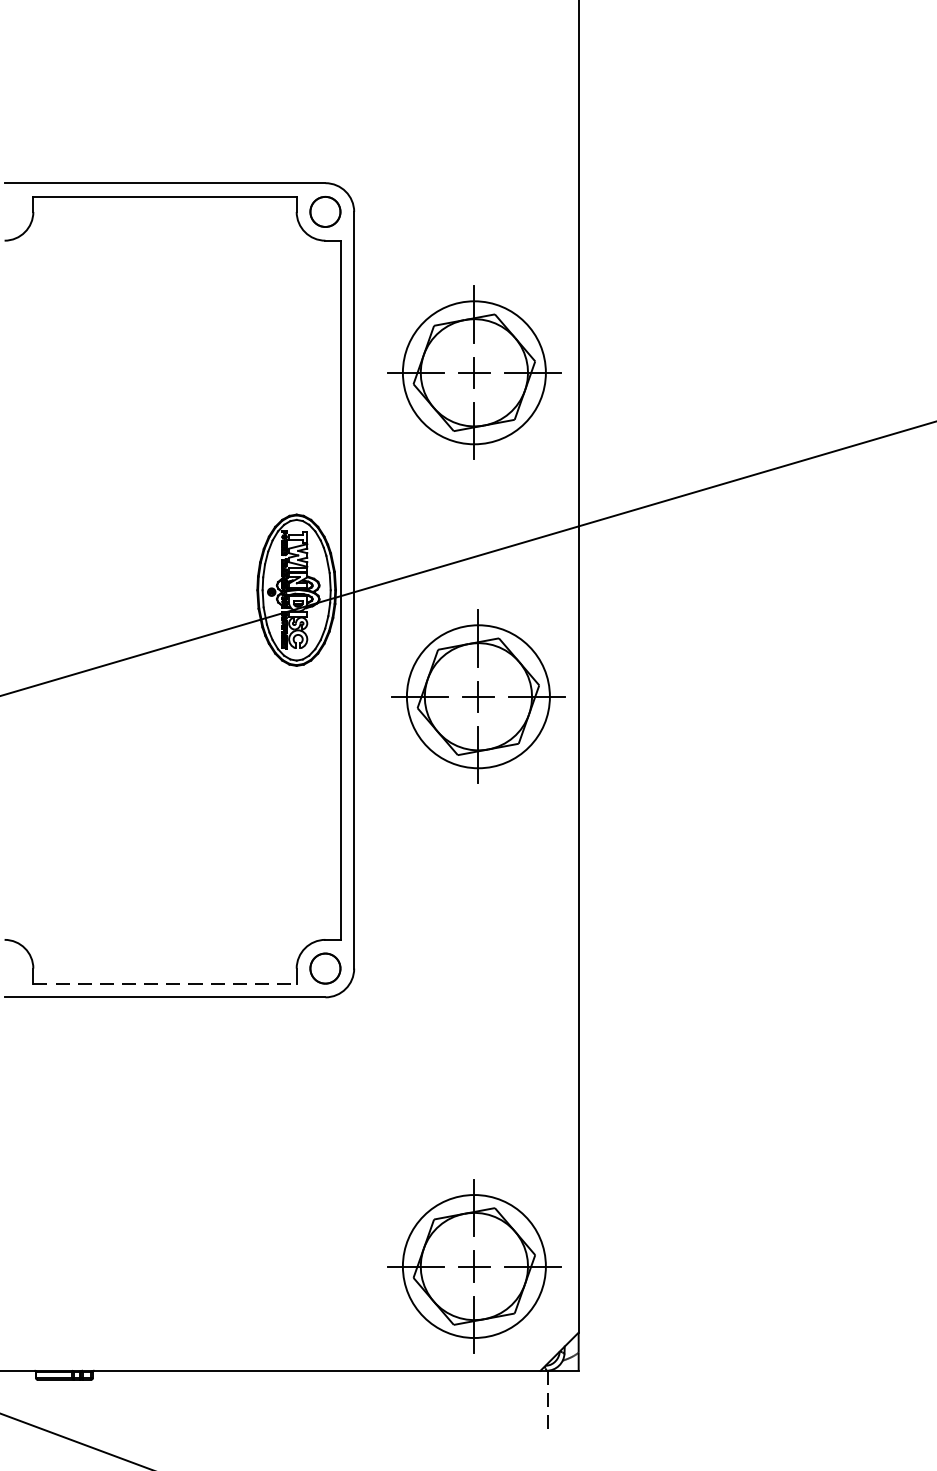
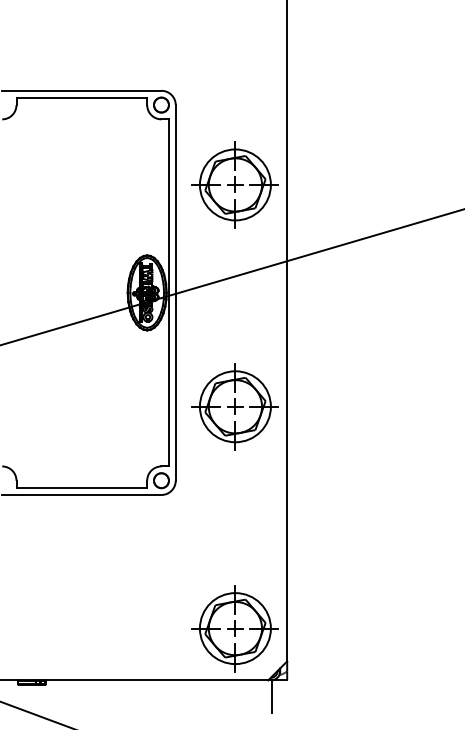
part: (476, 696) -> (234, 406), moved
line: (166, 984) -> (82, 488), dashed -> solid
line: (549, 1403) -> (272, 696), dashed -> solid

